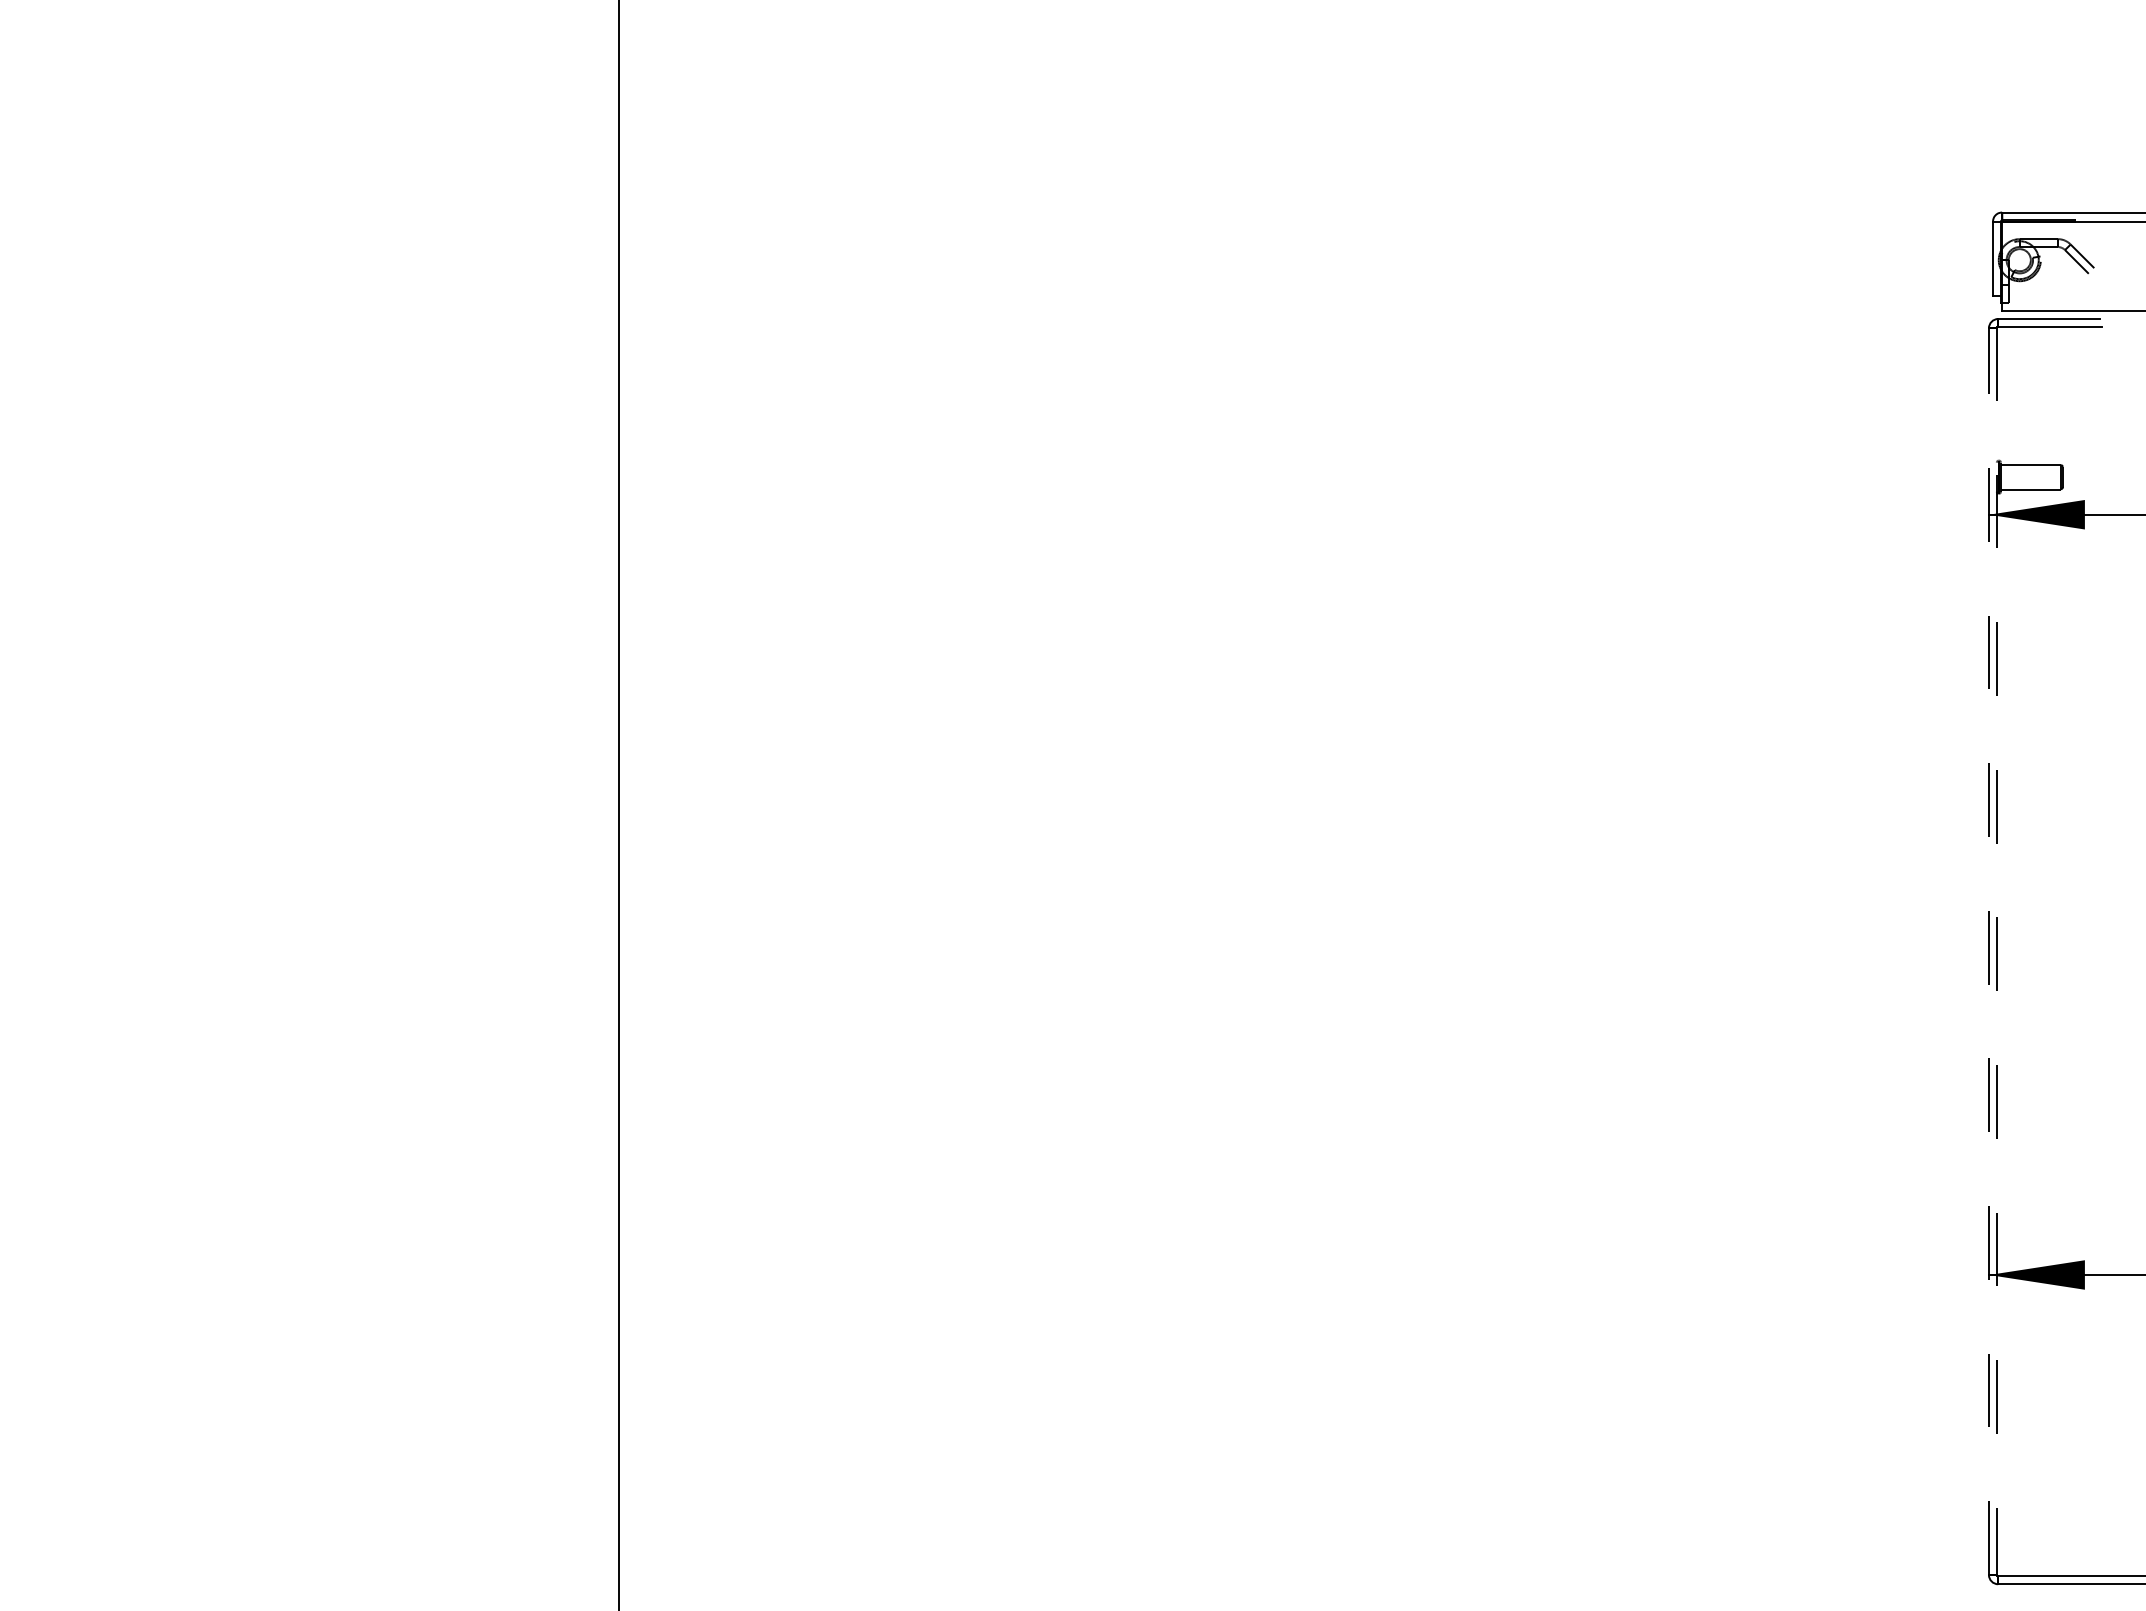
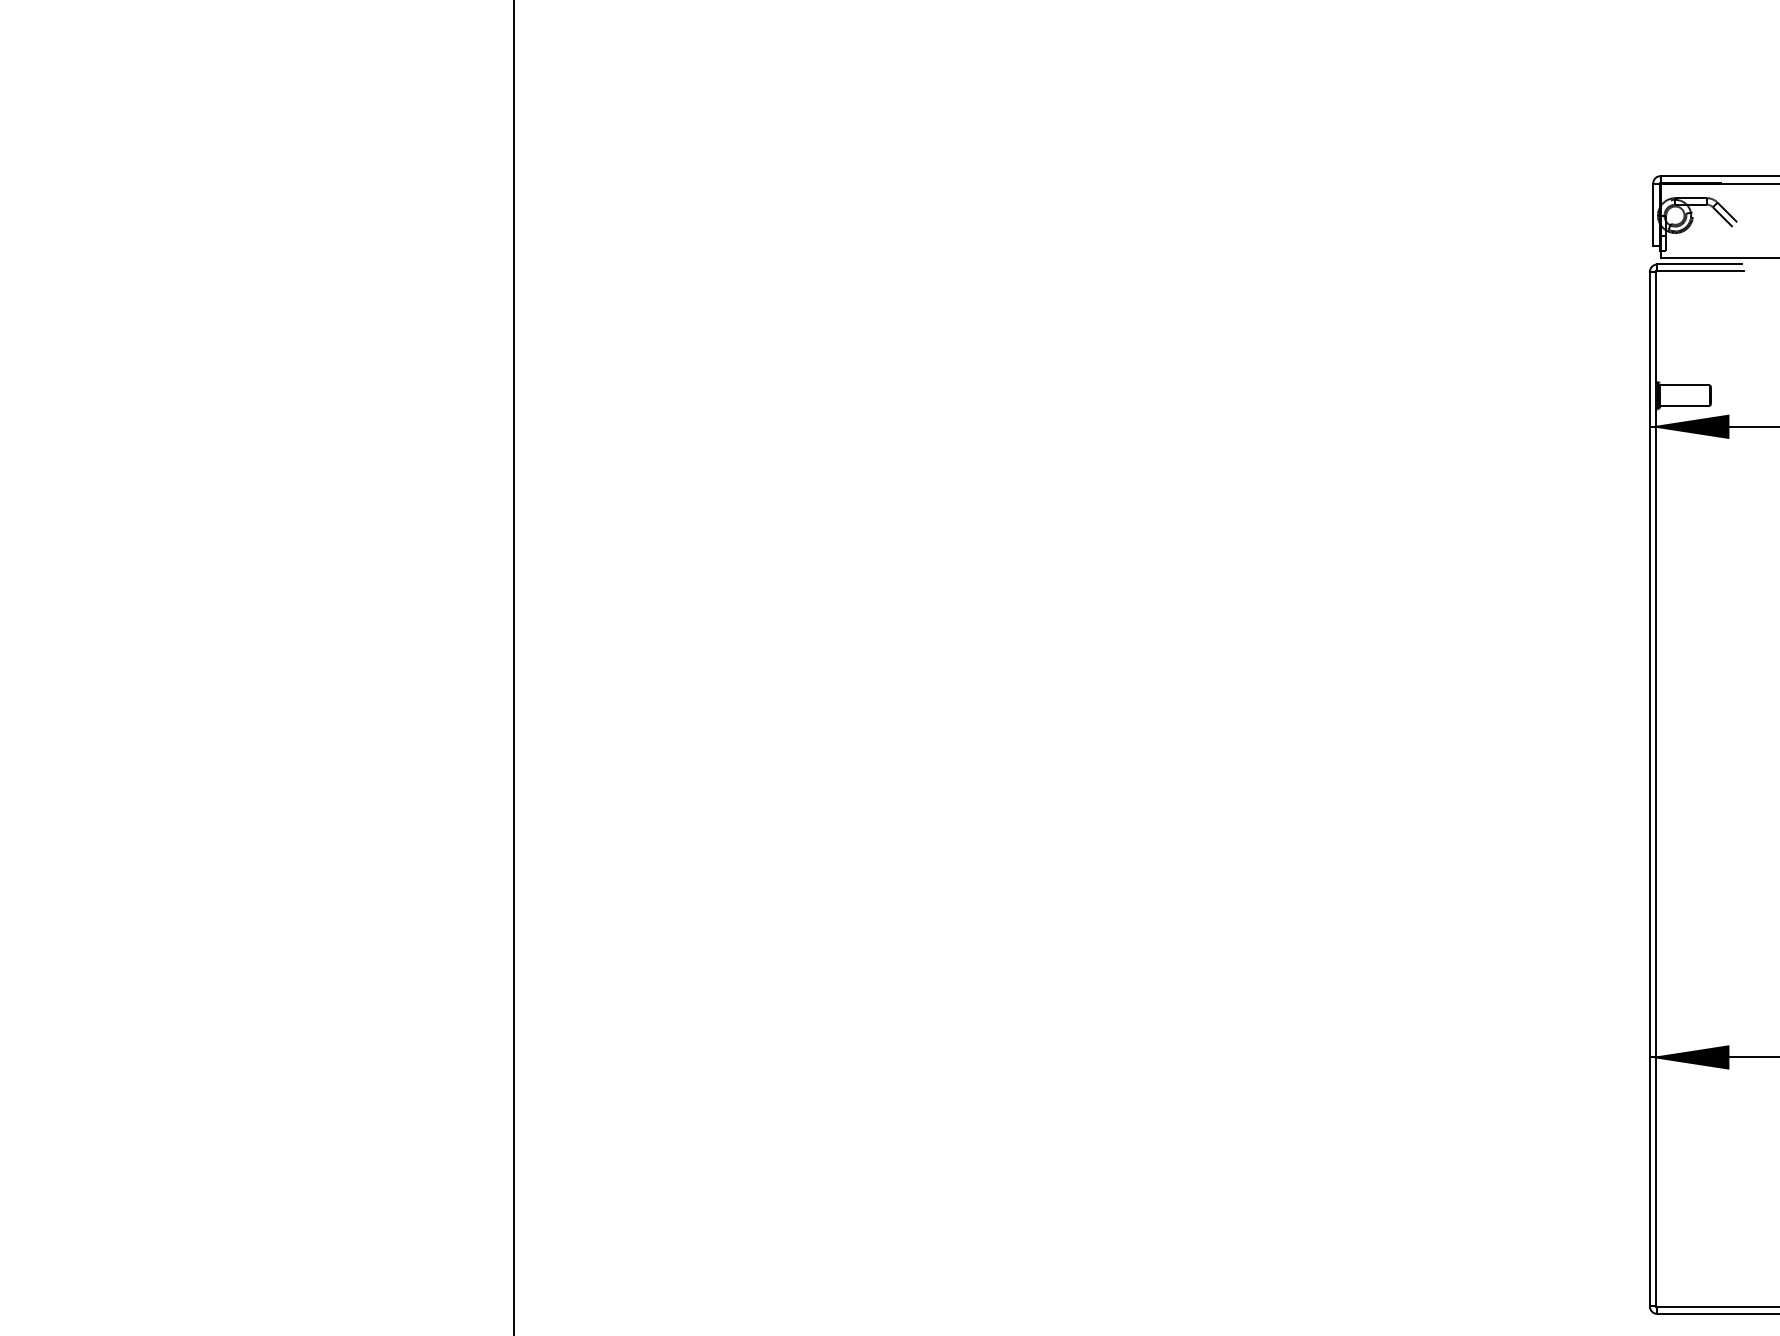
line: (1988, 950) -> (1649, 788), dashed -> solid
line: (1997, 951) -> (1656, 789), dashed -> solid

